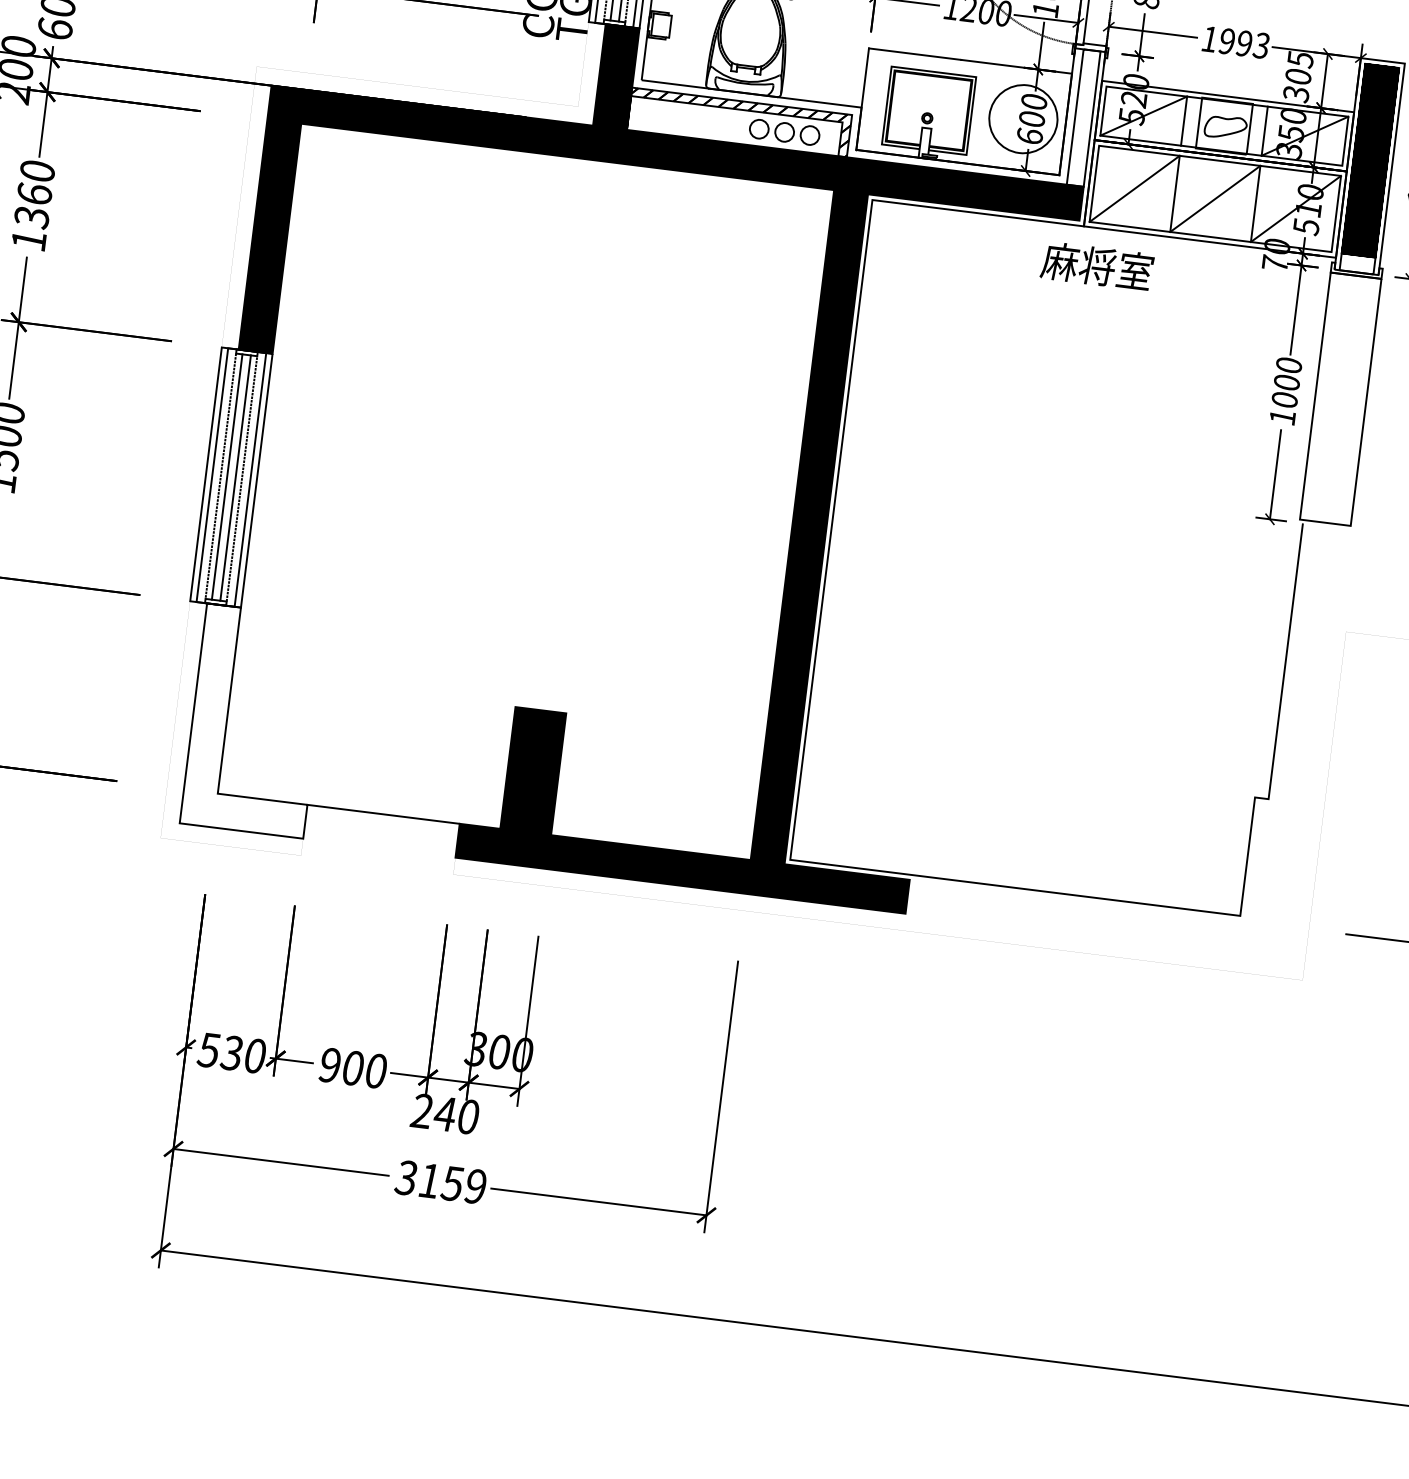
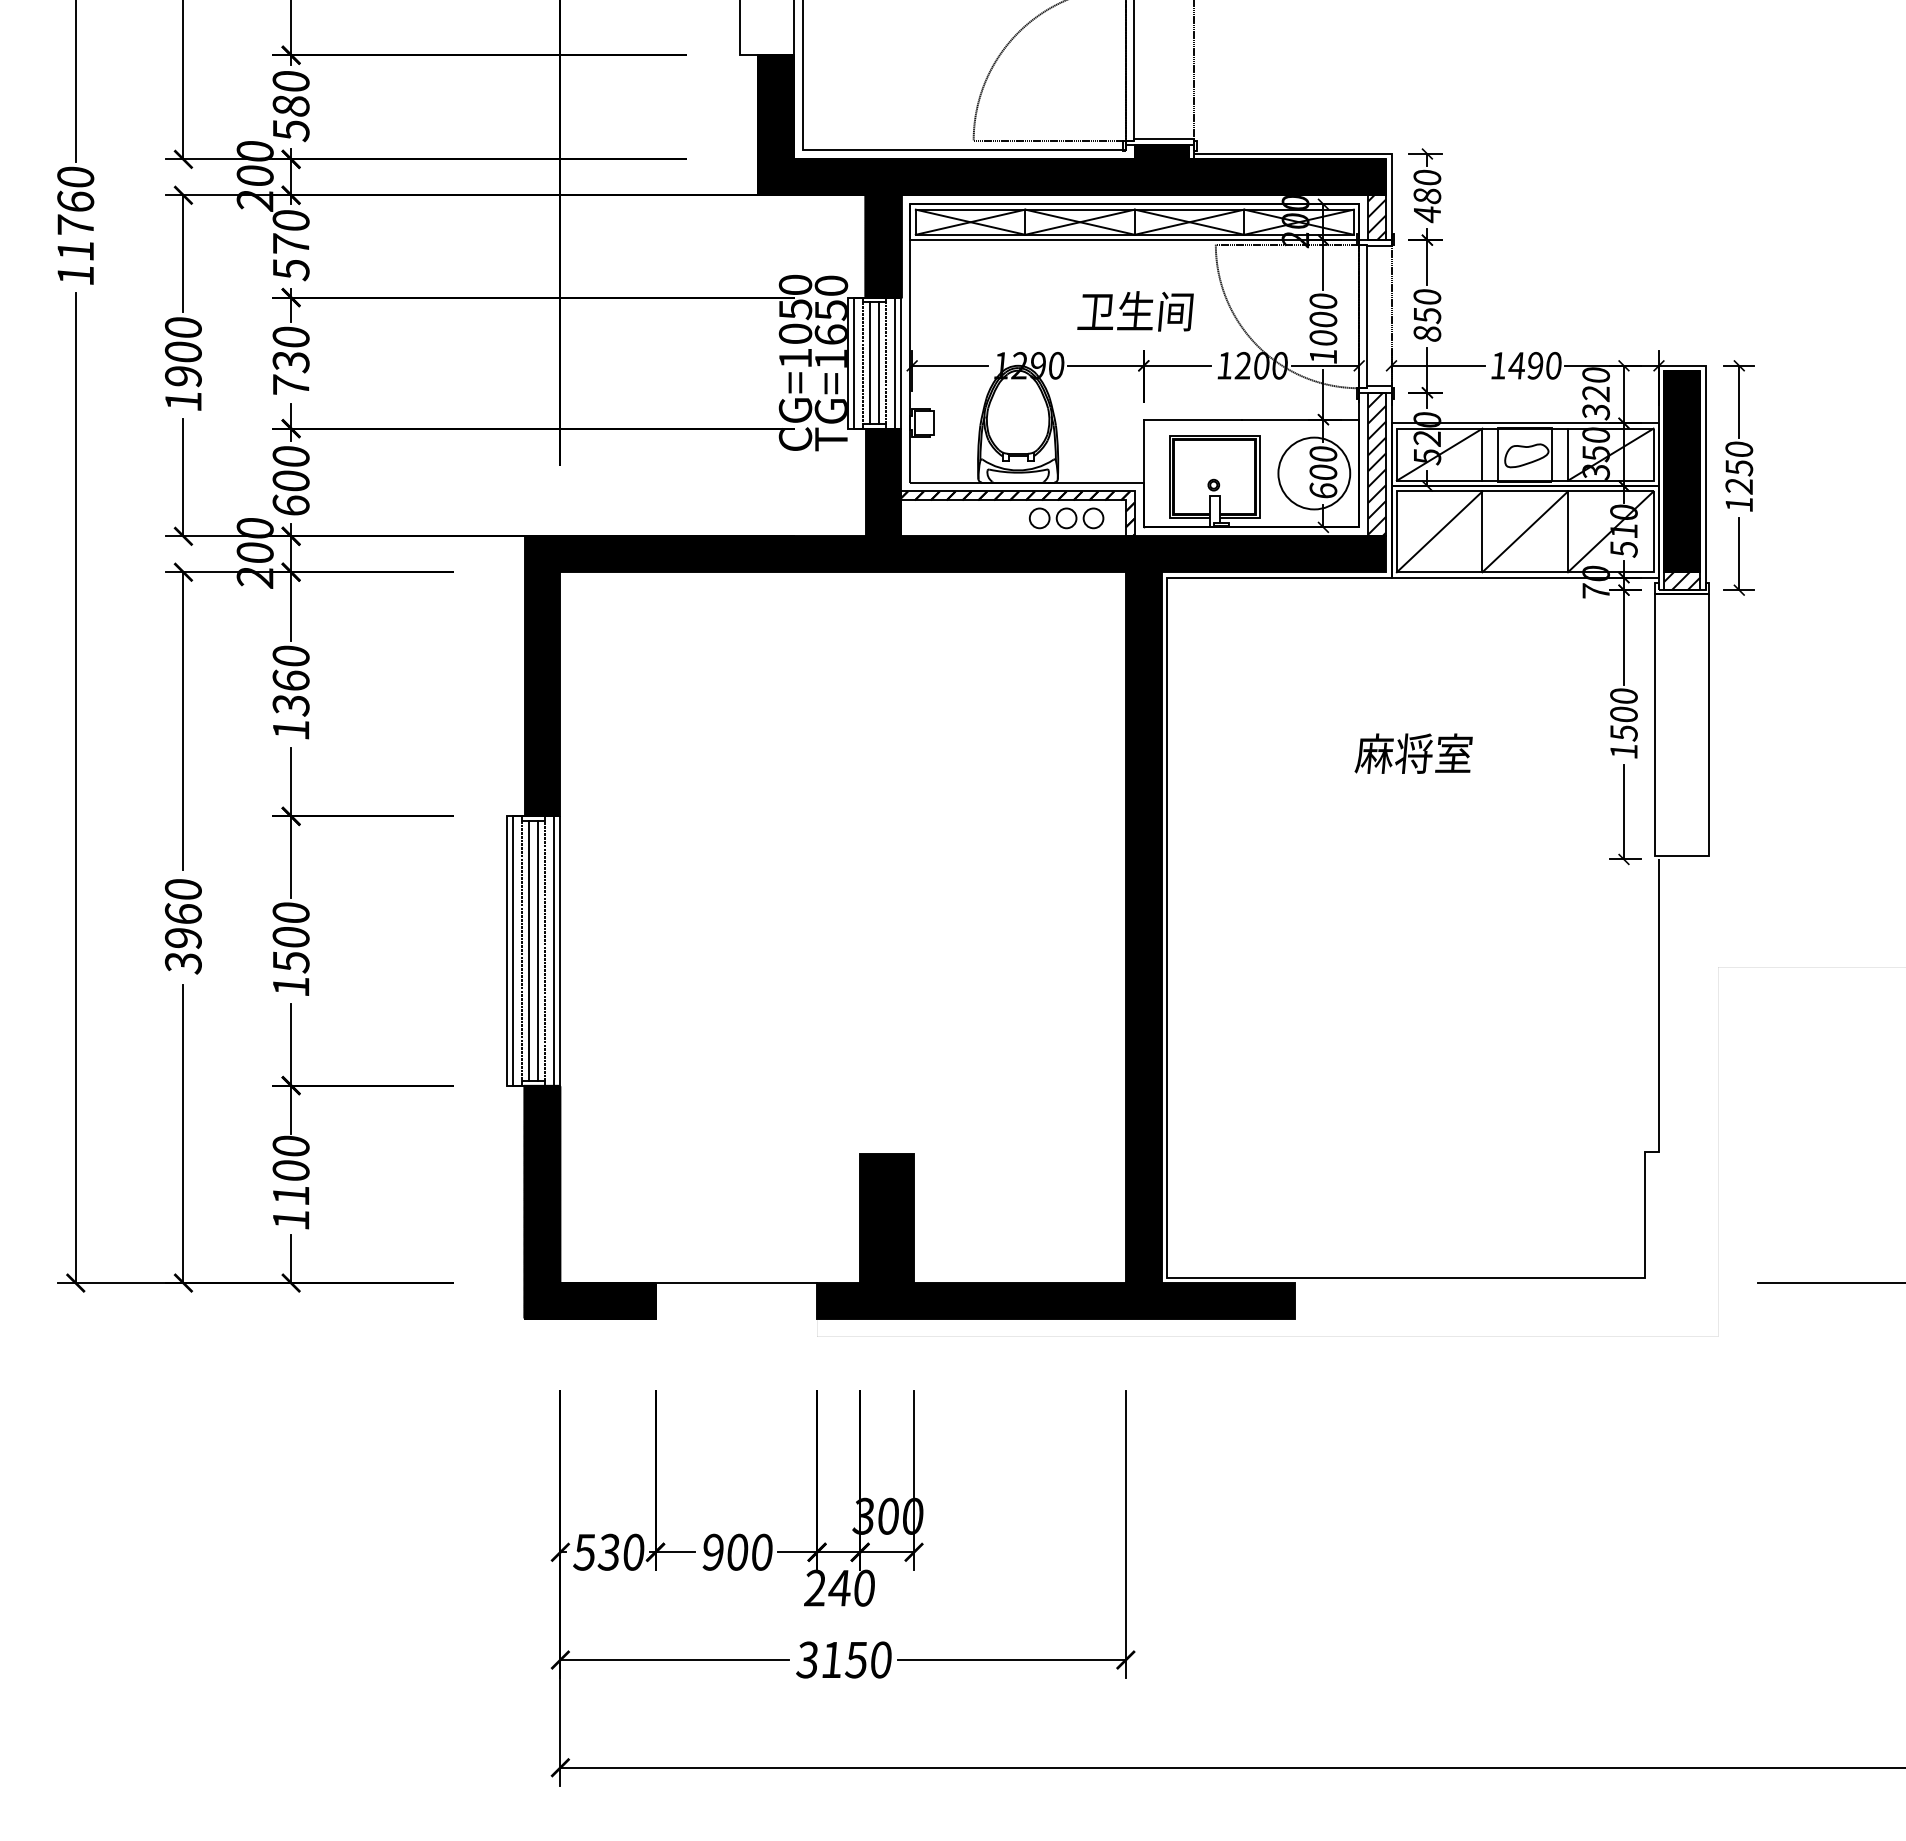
text: (1243, 43) -> (1534, 365), 1993 -> 1490
text: (1299, 68) -> (1596, 384), 305 -> 320
hatch: (1084, 118) -> (1377, 464), added
hatch: (1357, 264) -> (1682, 581), added
text: (1097, 266) -> (1413, 753), moved
text: (1284, 400) -> (1623, 733), 1000 -> 1500
hatch: (254, 720) -> (589, 1201), added
text: (475, 1186) -> (880, 1659), 3159 -> 3150

